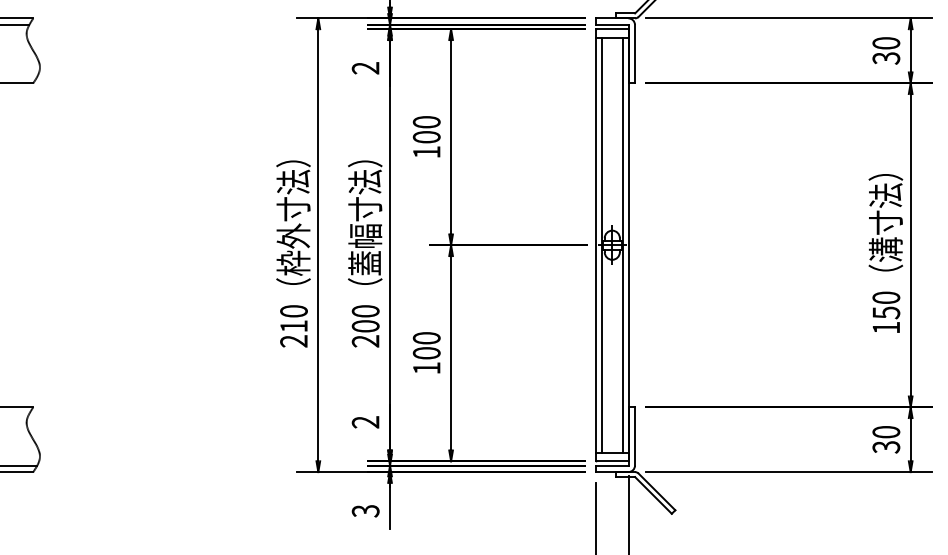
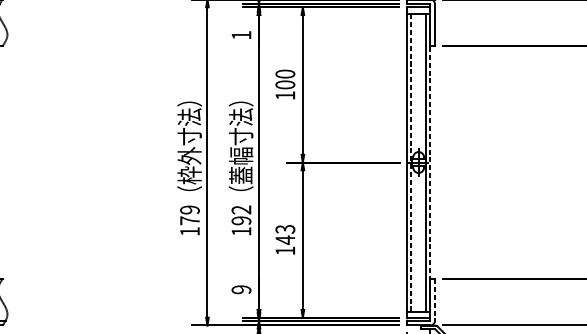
text: (365, 68) -> (241, 35), 2 -> 1
line: (601, 244) -> (410, 161), solid -> dashed
line: (628, 245) -> (430, 162), solid -> dashed
text: (293, 326) -> (189, 220), 210 -> 179
text: (365, 326) -> (241, 220), 200 -> 192
text: (426, 346) -> (285, 235), 100 -> 143
text: (365, 422) -> (241, 289), 2 -> 9
line: (634, 436) -> (434, 299), solid -> dashed

